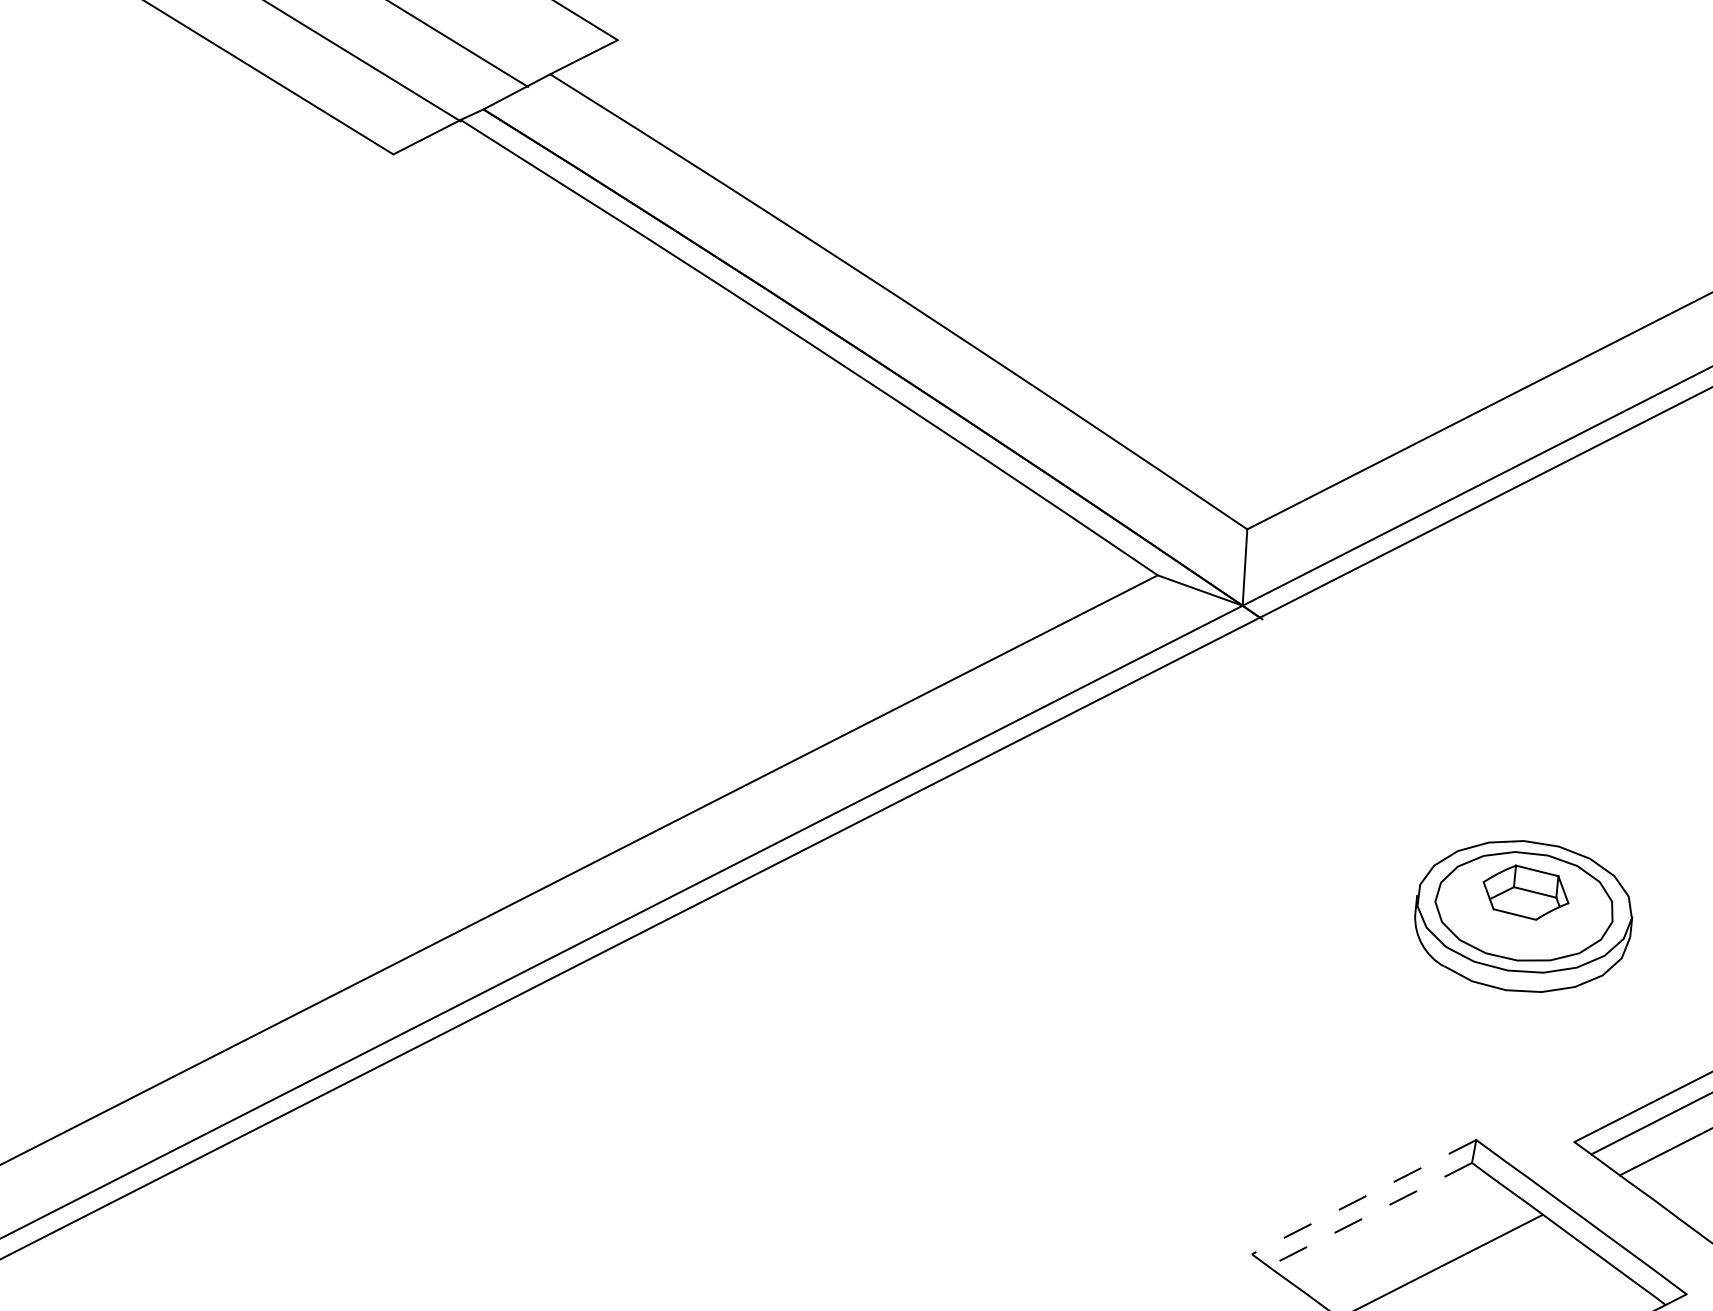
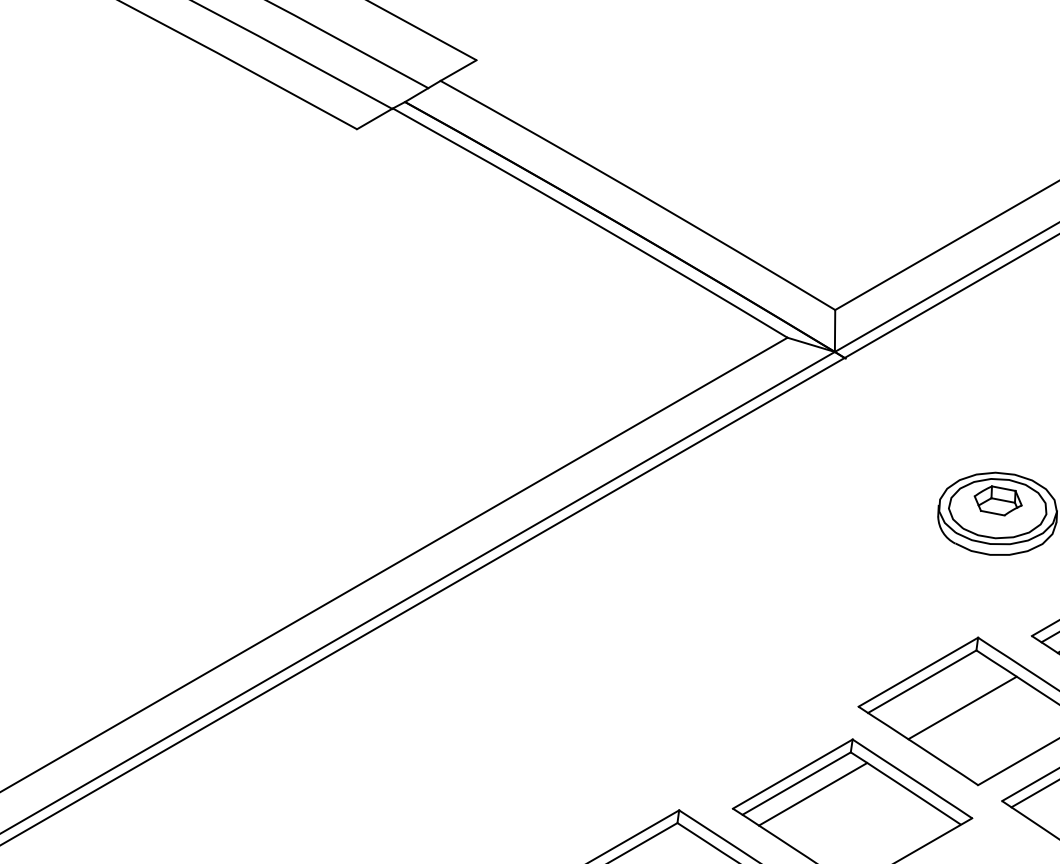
line: (1362, 1197) -> (917, 672), dashed -> solid
line: (1370, 1214) -> (922, 681), dashed -> solid

